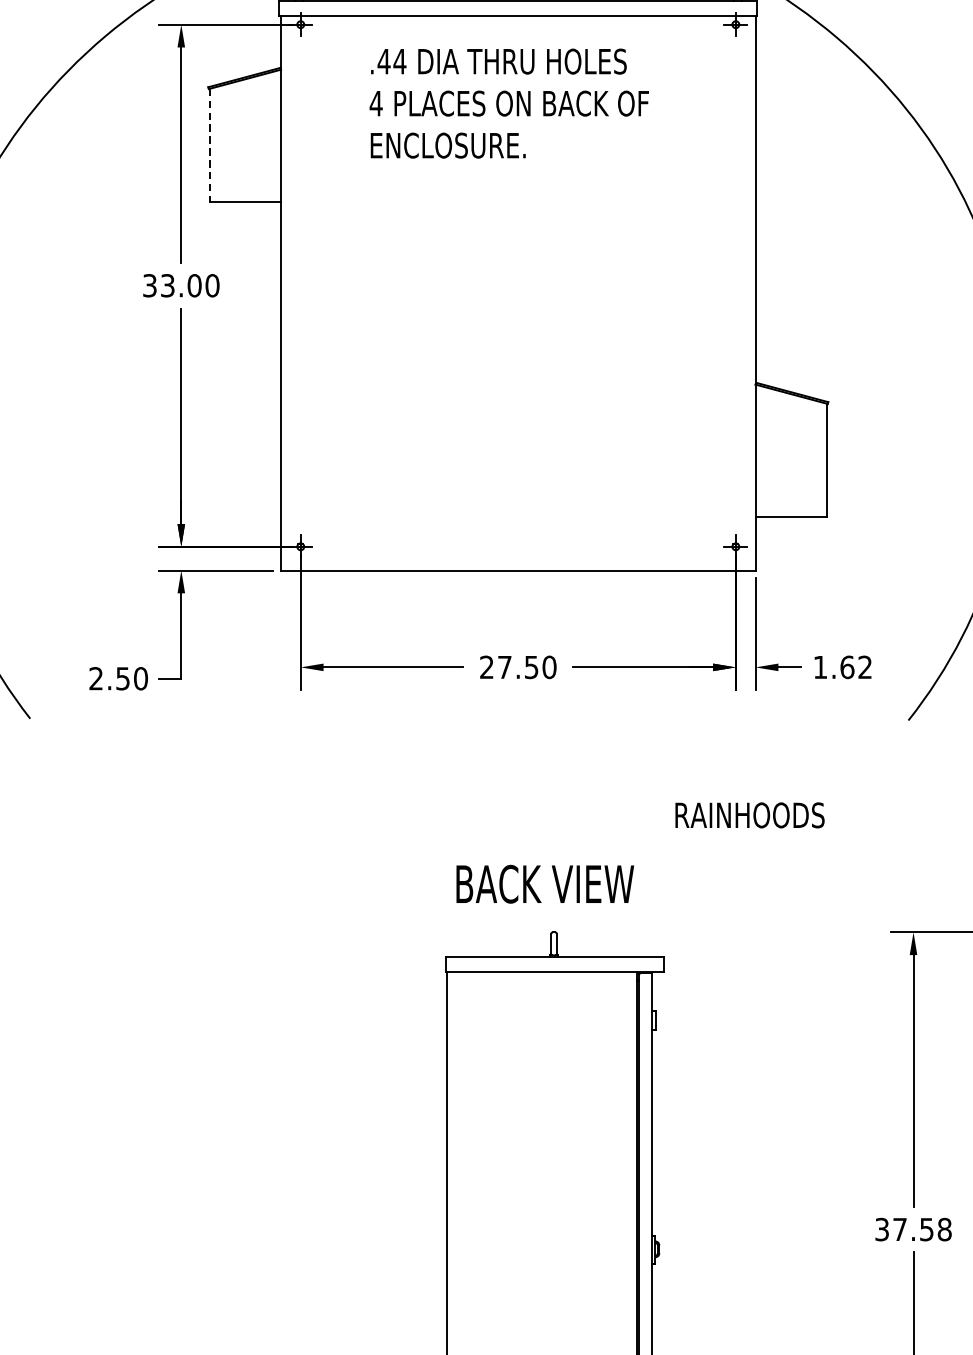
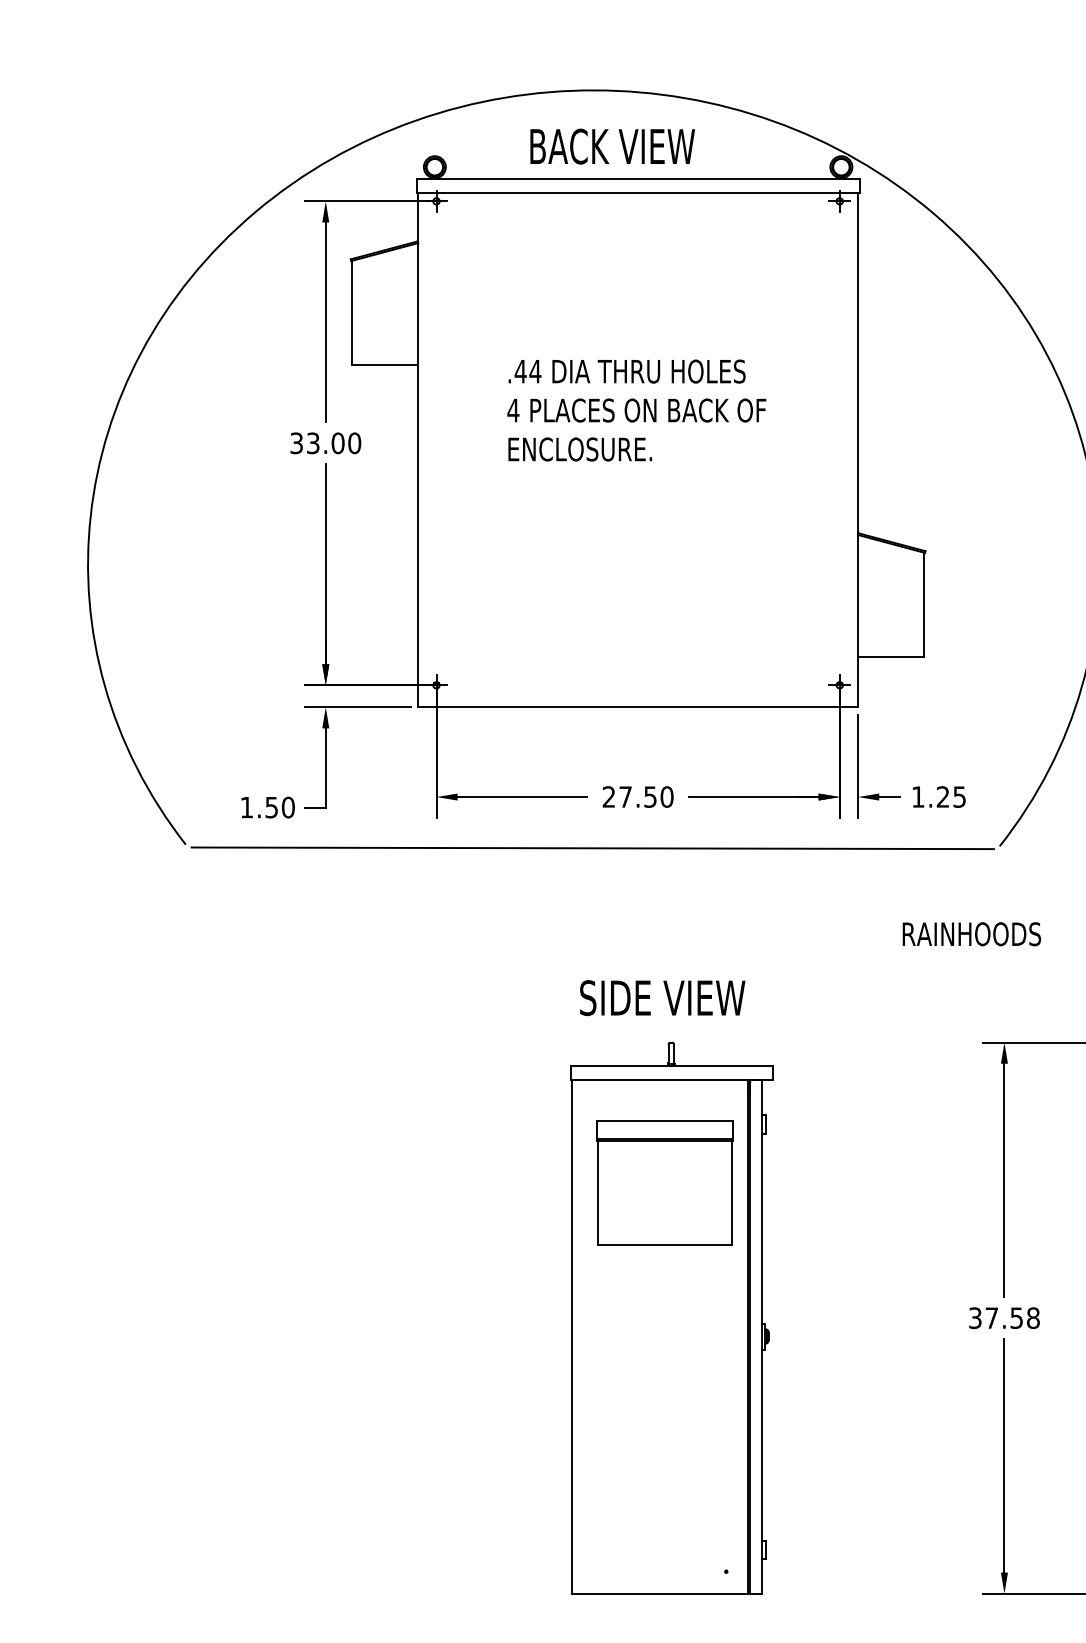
text: (508, 103) -> (636, 410), moved
line: (210, 145) -> (352, 313), dashed -> solid
text: (855, 666) -> (950, 796), 1.62 -> 1.25
text: (95, 678) -> (246, 807), 2.50 -> 1.50
line: (469, 722) -> (592, 848), added
text: (749, 815) -> (971, 934), moved
text: (544, 884) -> (662, 998), BACK VIEW -> SIDE VIEW
part: (546, 1083) -> (664, 1182), added

